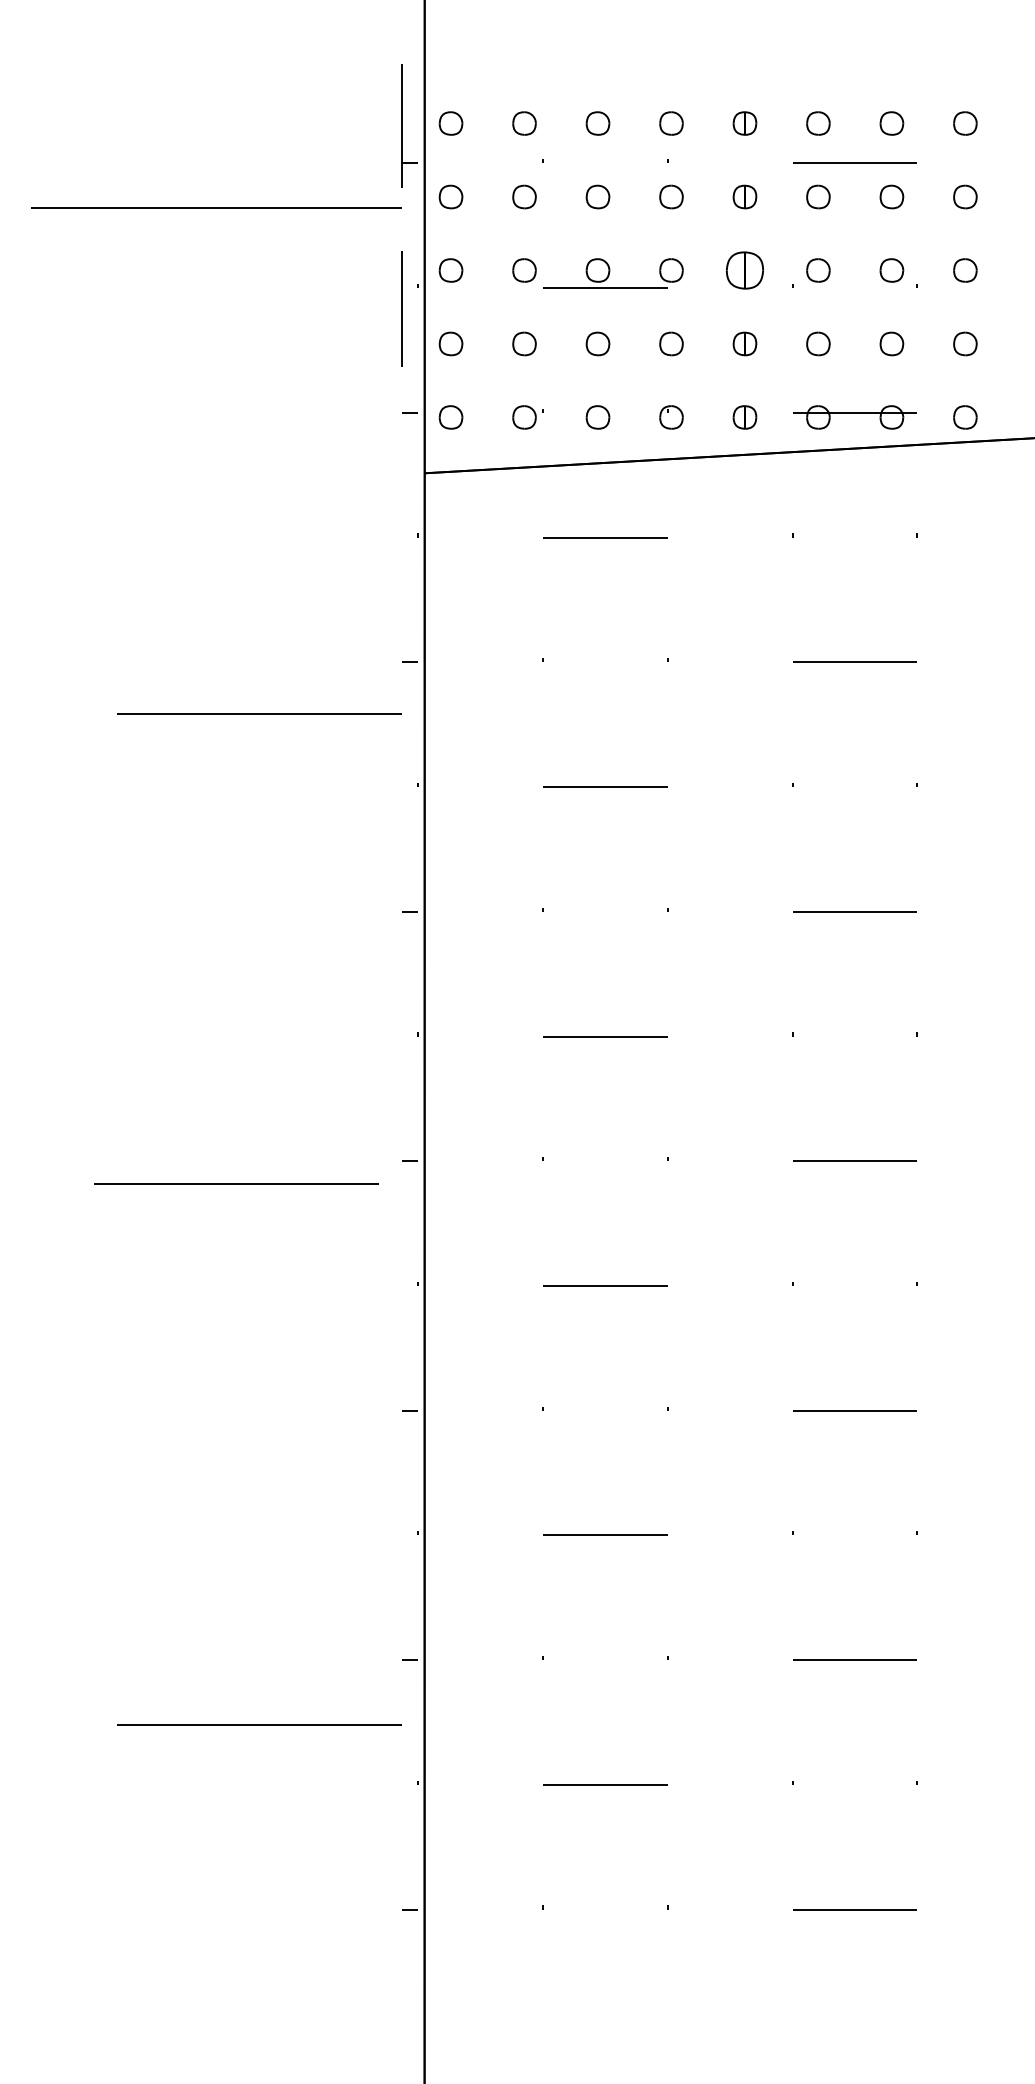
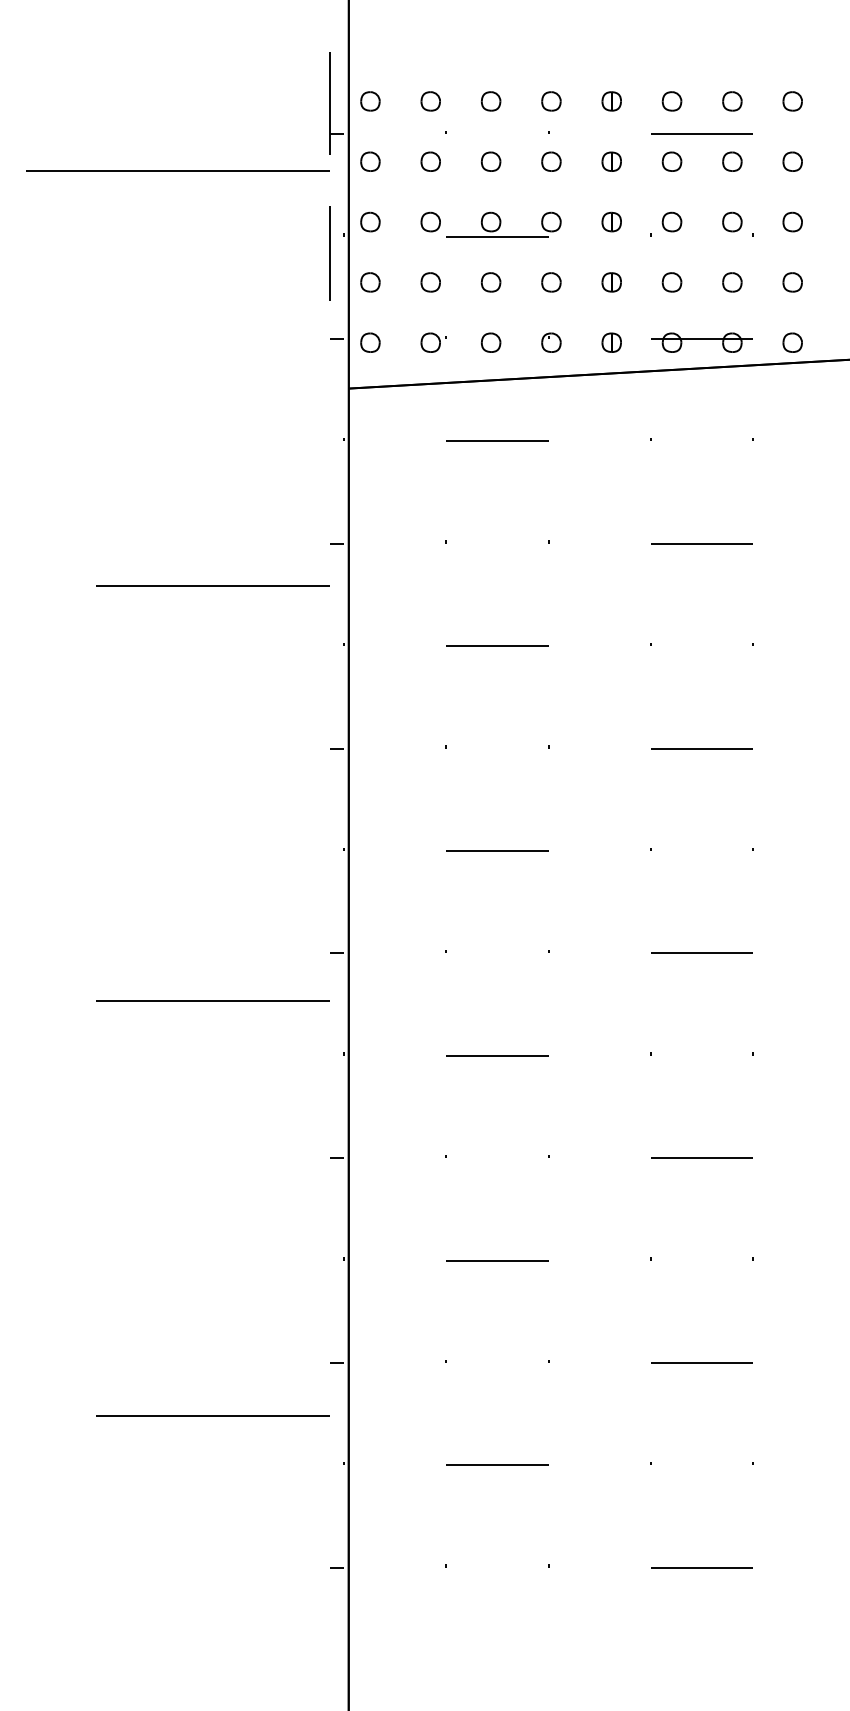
part: (744, 270) -> (611, 222), size x0.62
line: (236, 1183) -> (213, 1000), moved

